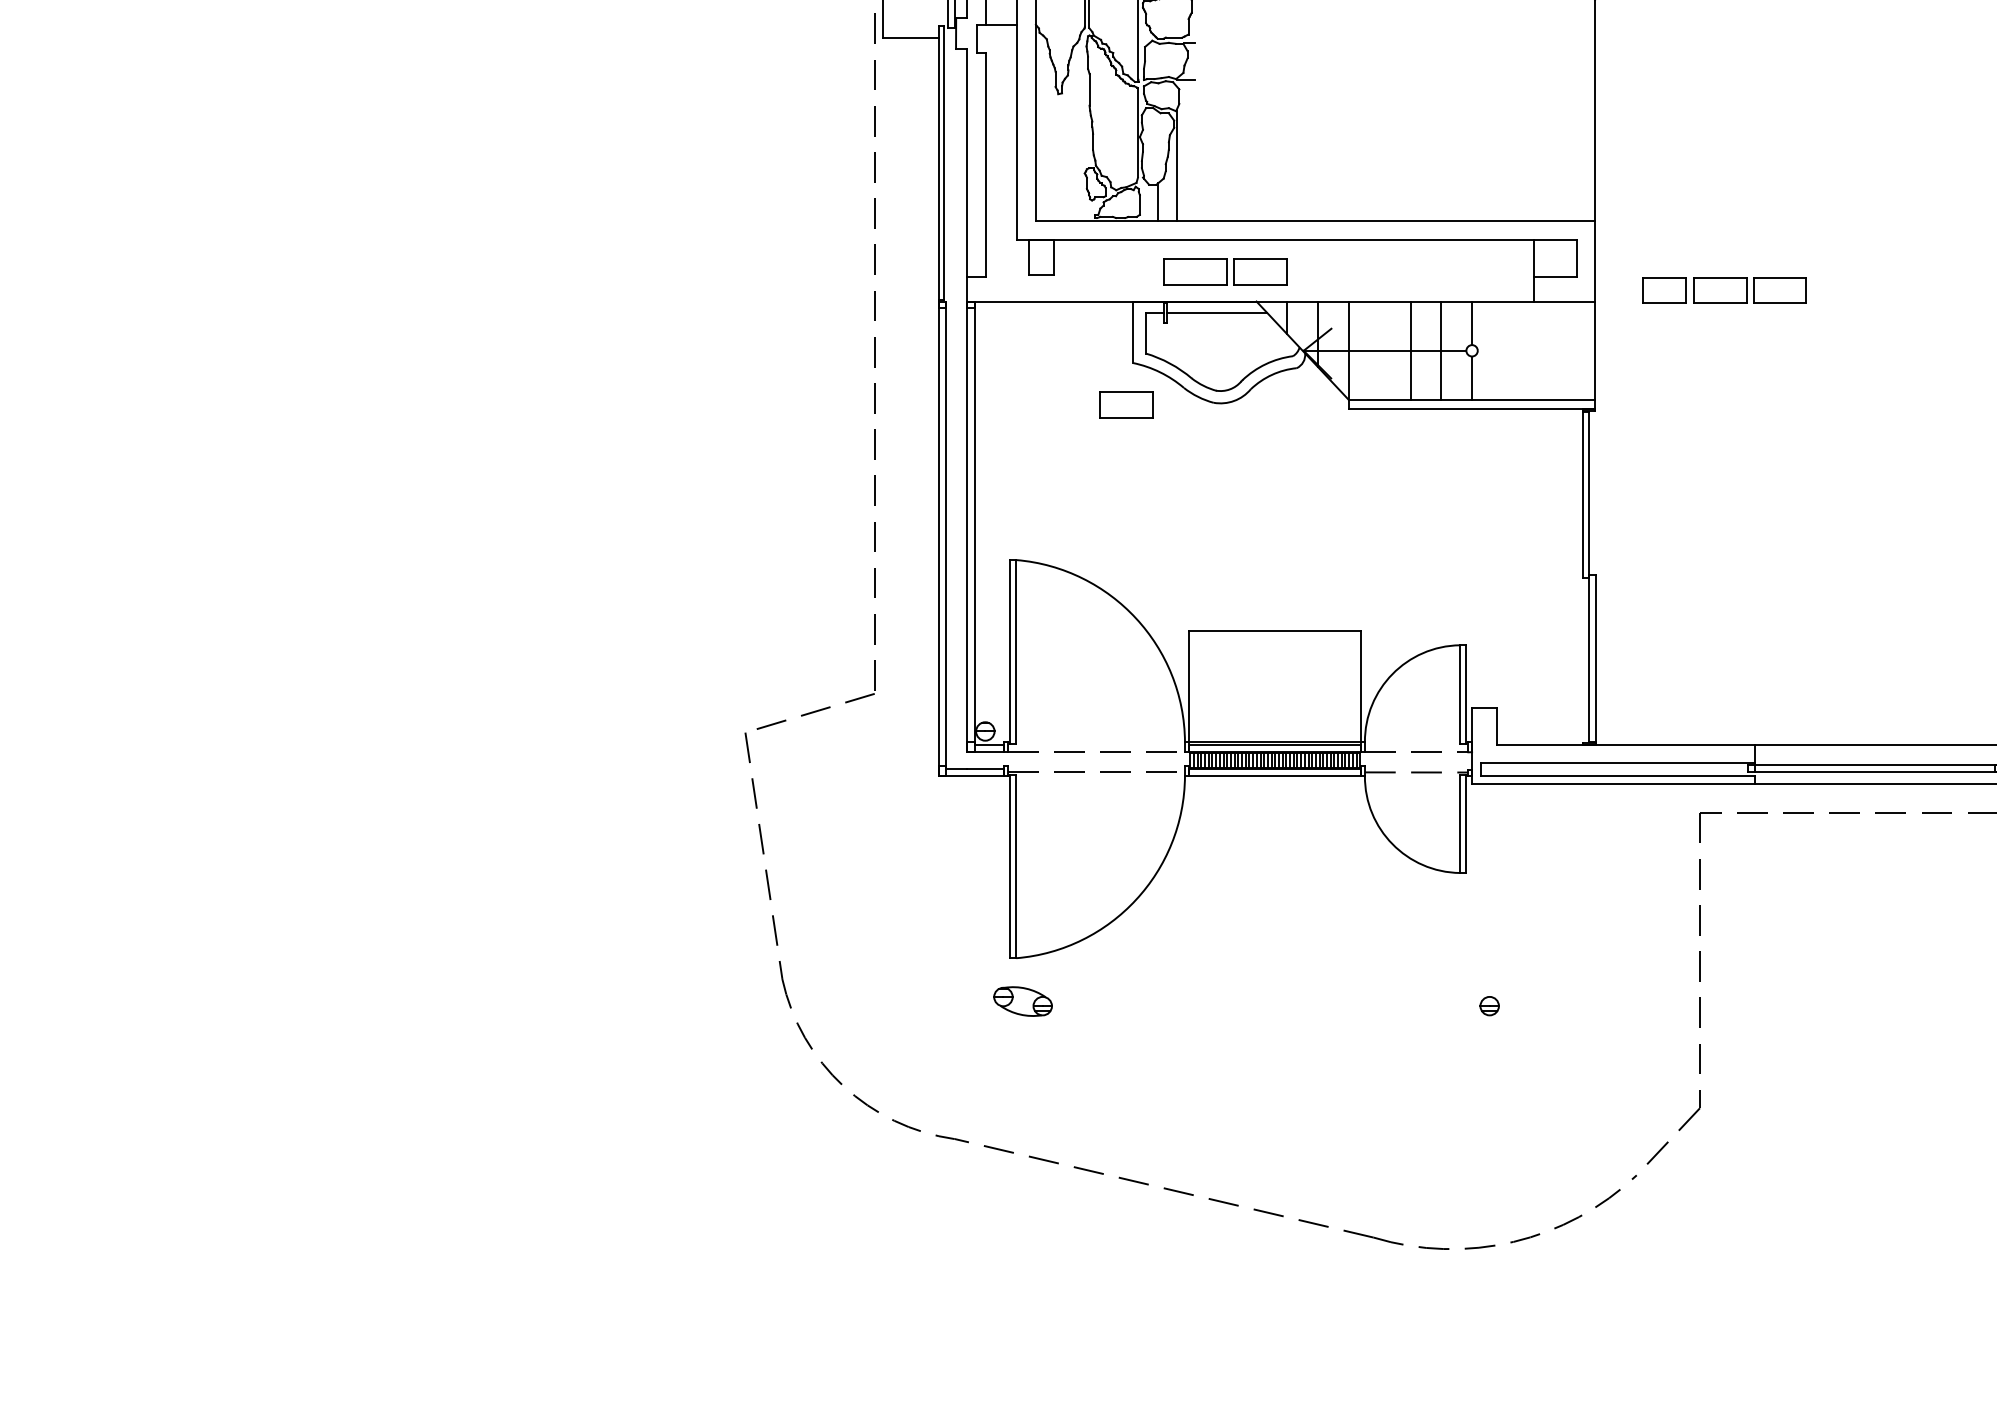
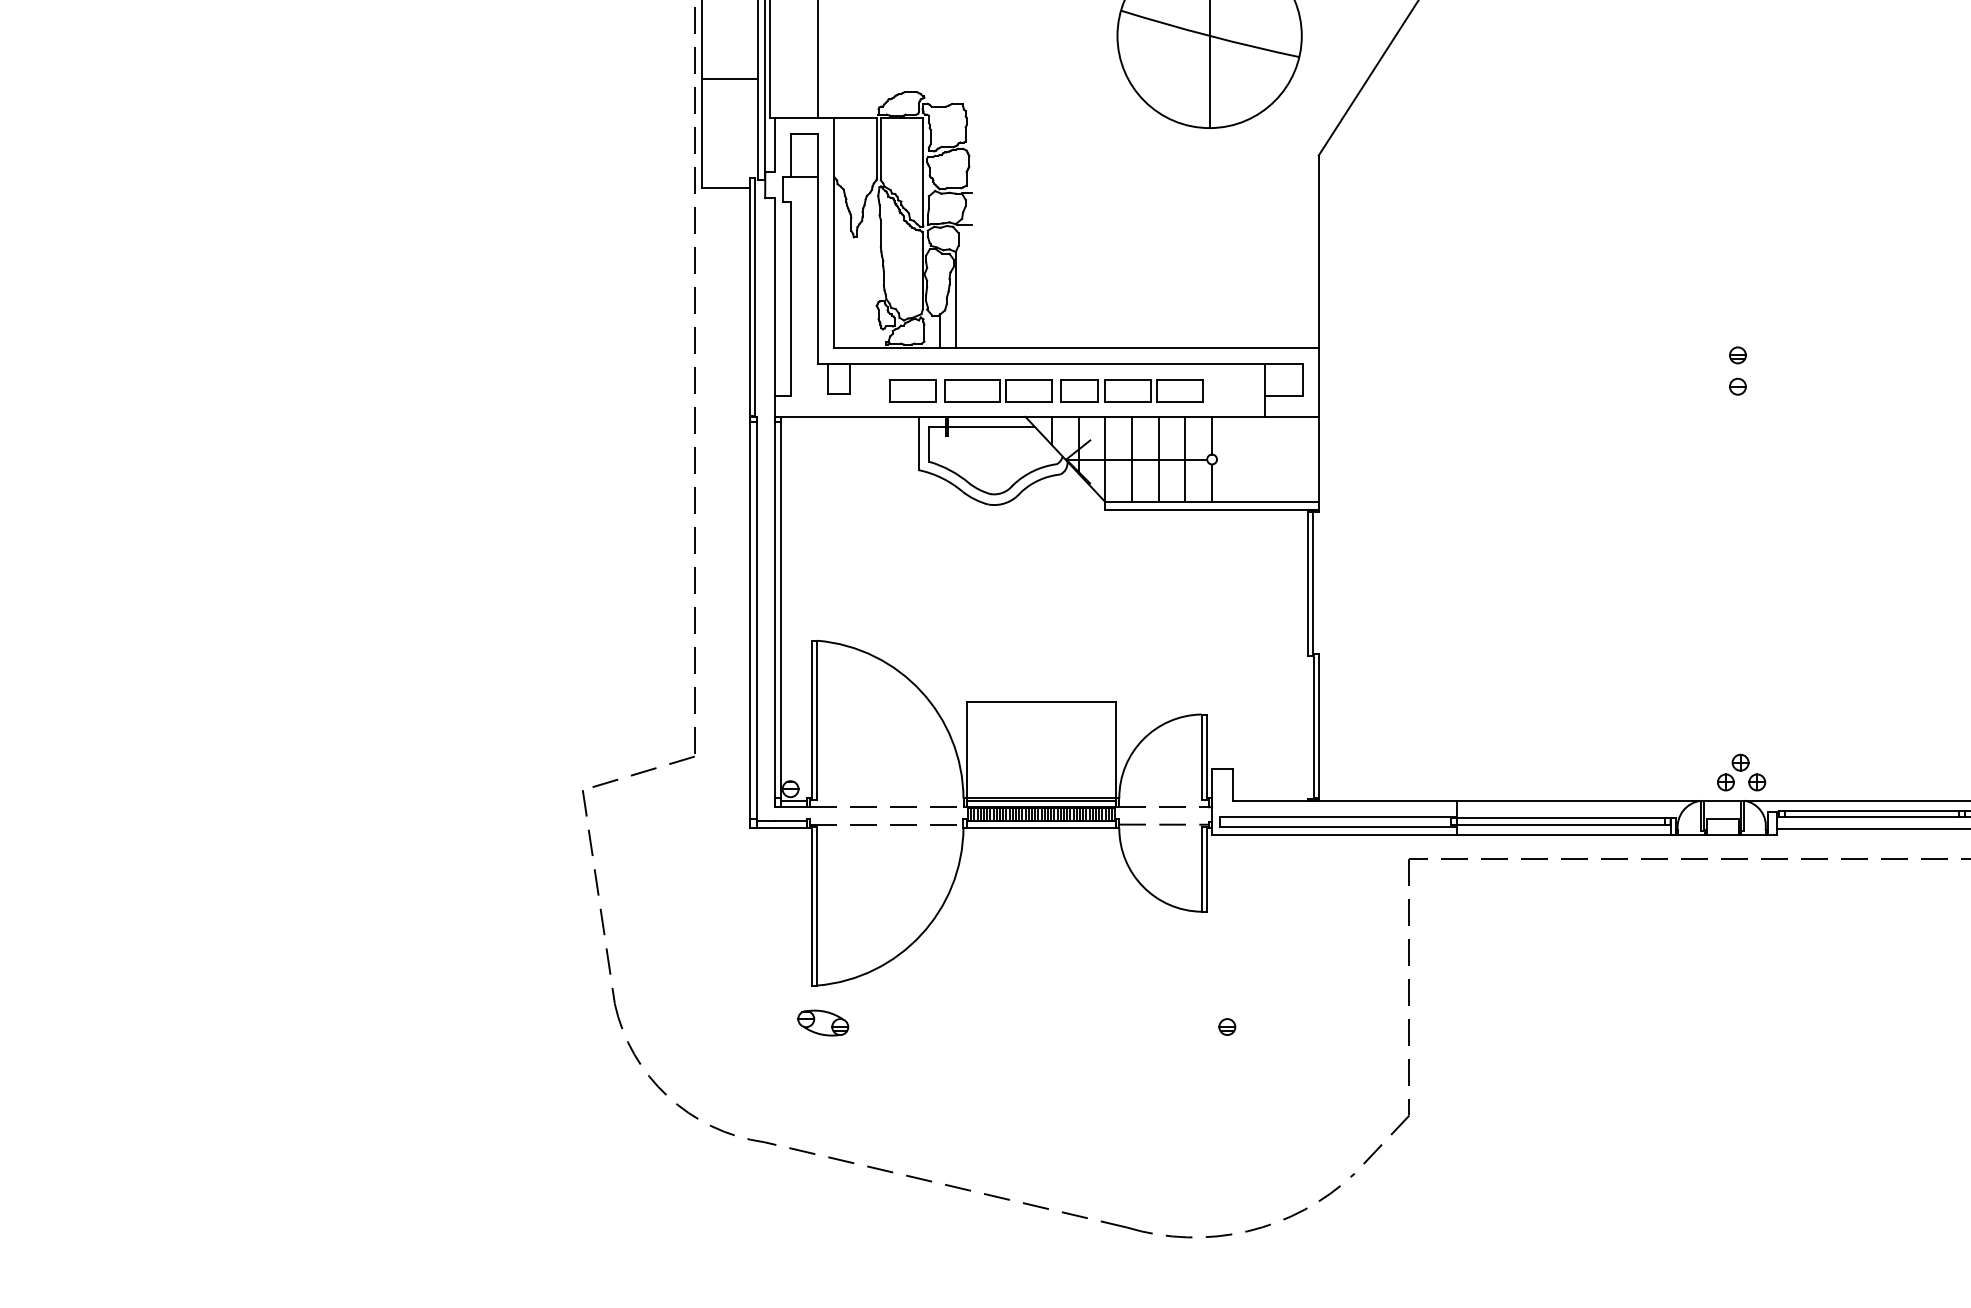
part: (1724, 289) -> (1131, 390), moved
line: (1380, 350) -> (1132, 459), added
part: (1126, 403) -> (912, 390), moved

